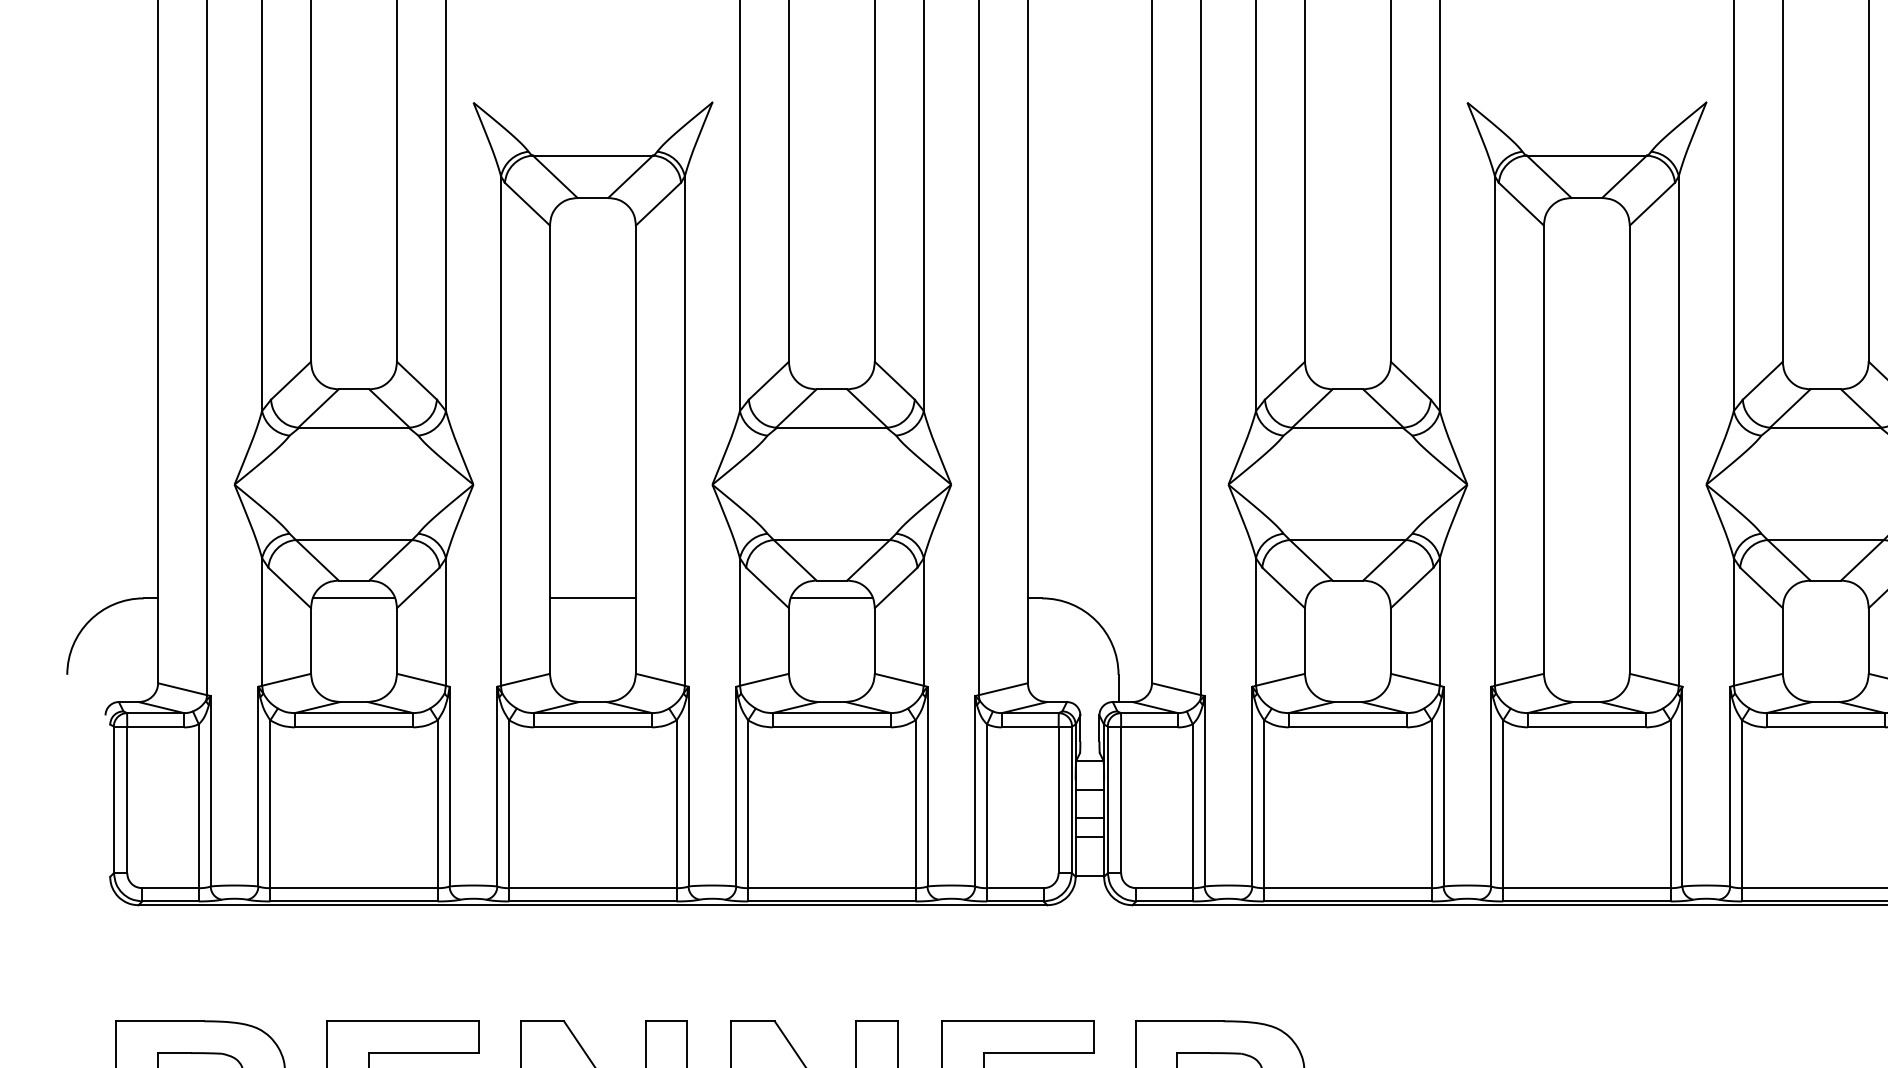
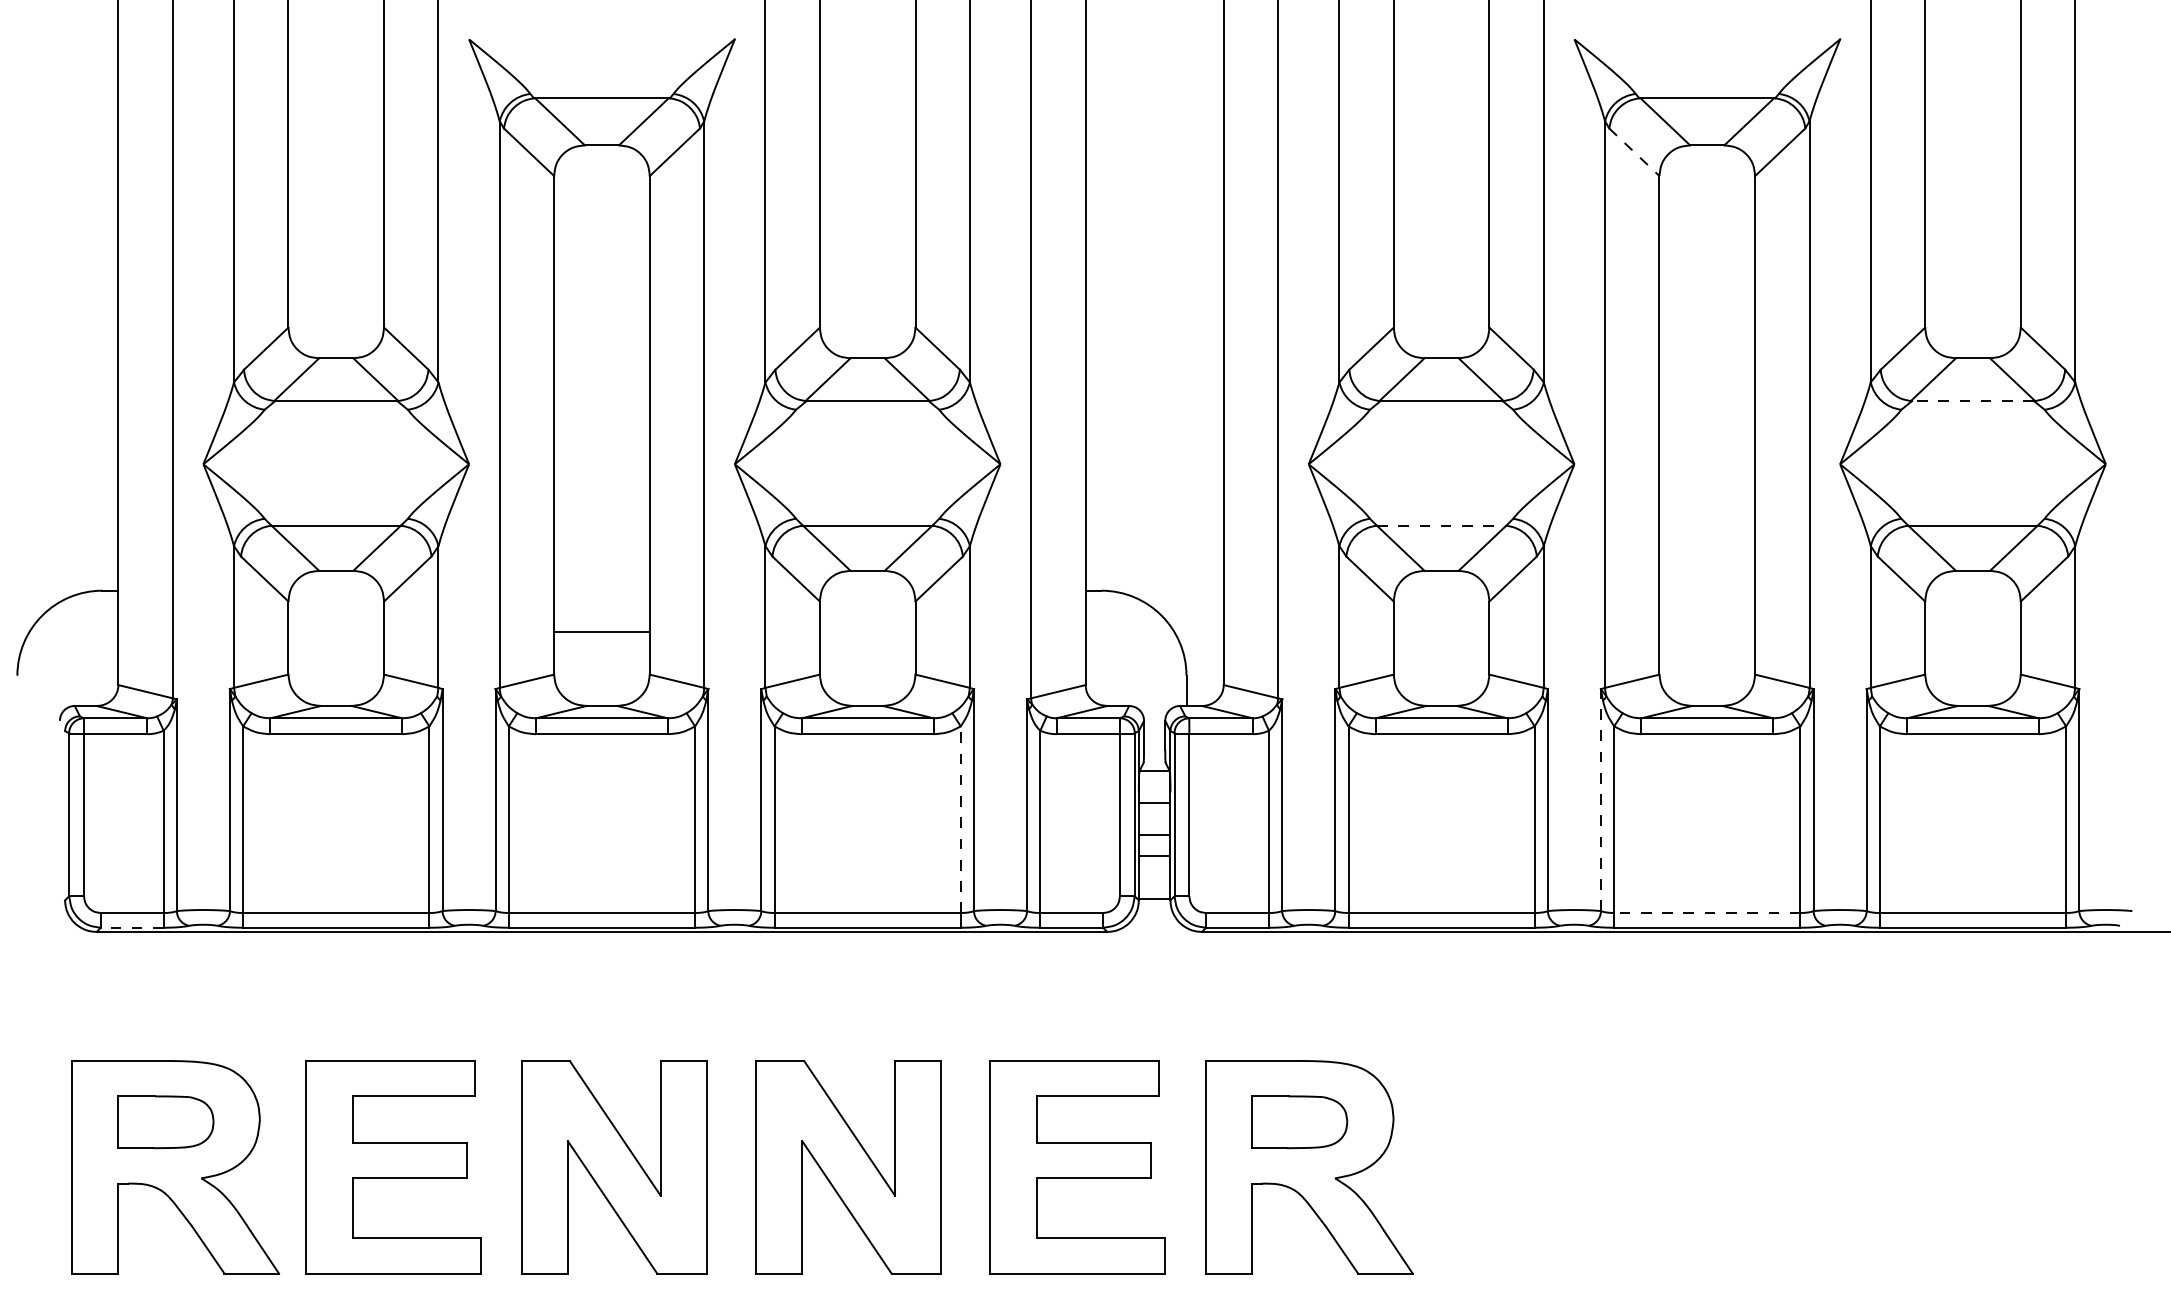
line: (1521, 204) -> (1634, 152), solid -> dashed
line: (1826, 428) -> (1973, 401), solid -> dashed
line: (1347, 539) -> (1441, 525), solid -> dashed
line: (354, 598) -> (336, 590), removed
line: (592, 598) -> (601, 631), moved
line: (831, 598) -> (867, 590), removed
line: (1490, 787) -> (1600, 800), solid -> dashed
line: (915, 804) -> (960, 819), solid -> dashed
line: (1586, 888) -> (1706, 913), solid -> dashed
line: (169, 901) -> (131, 927), solid -> dashed

